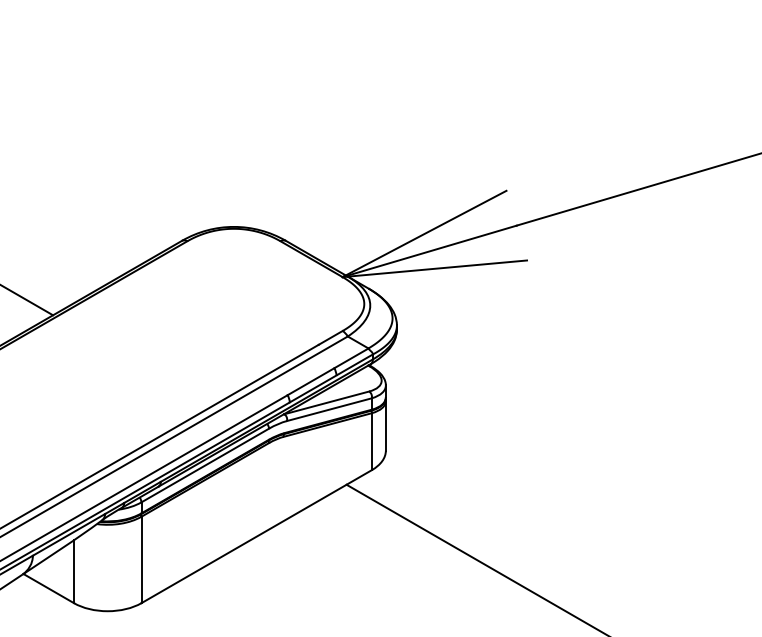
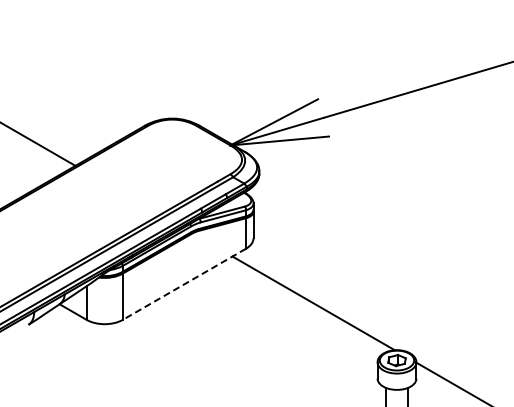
line: (256, 537) -> (184, 284), solid -> dashed

